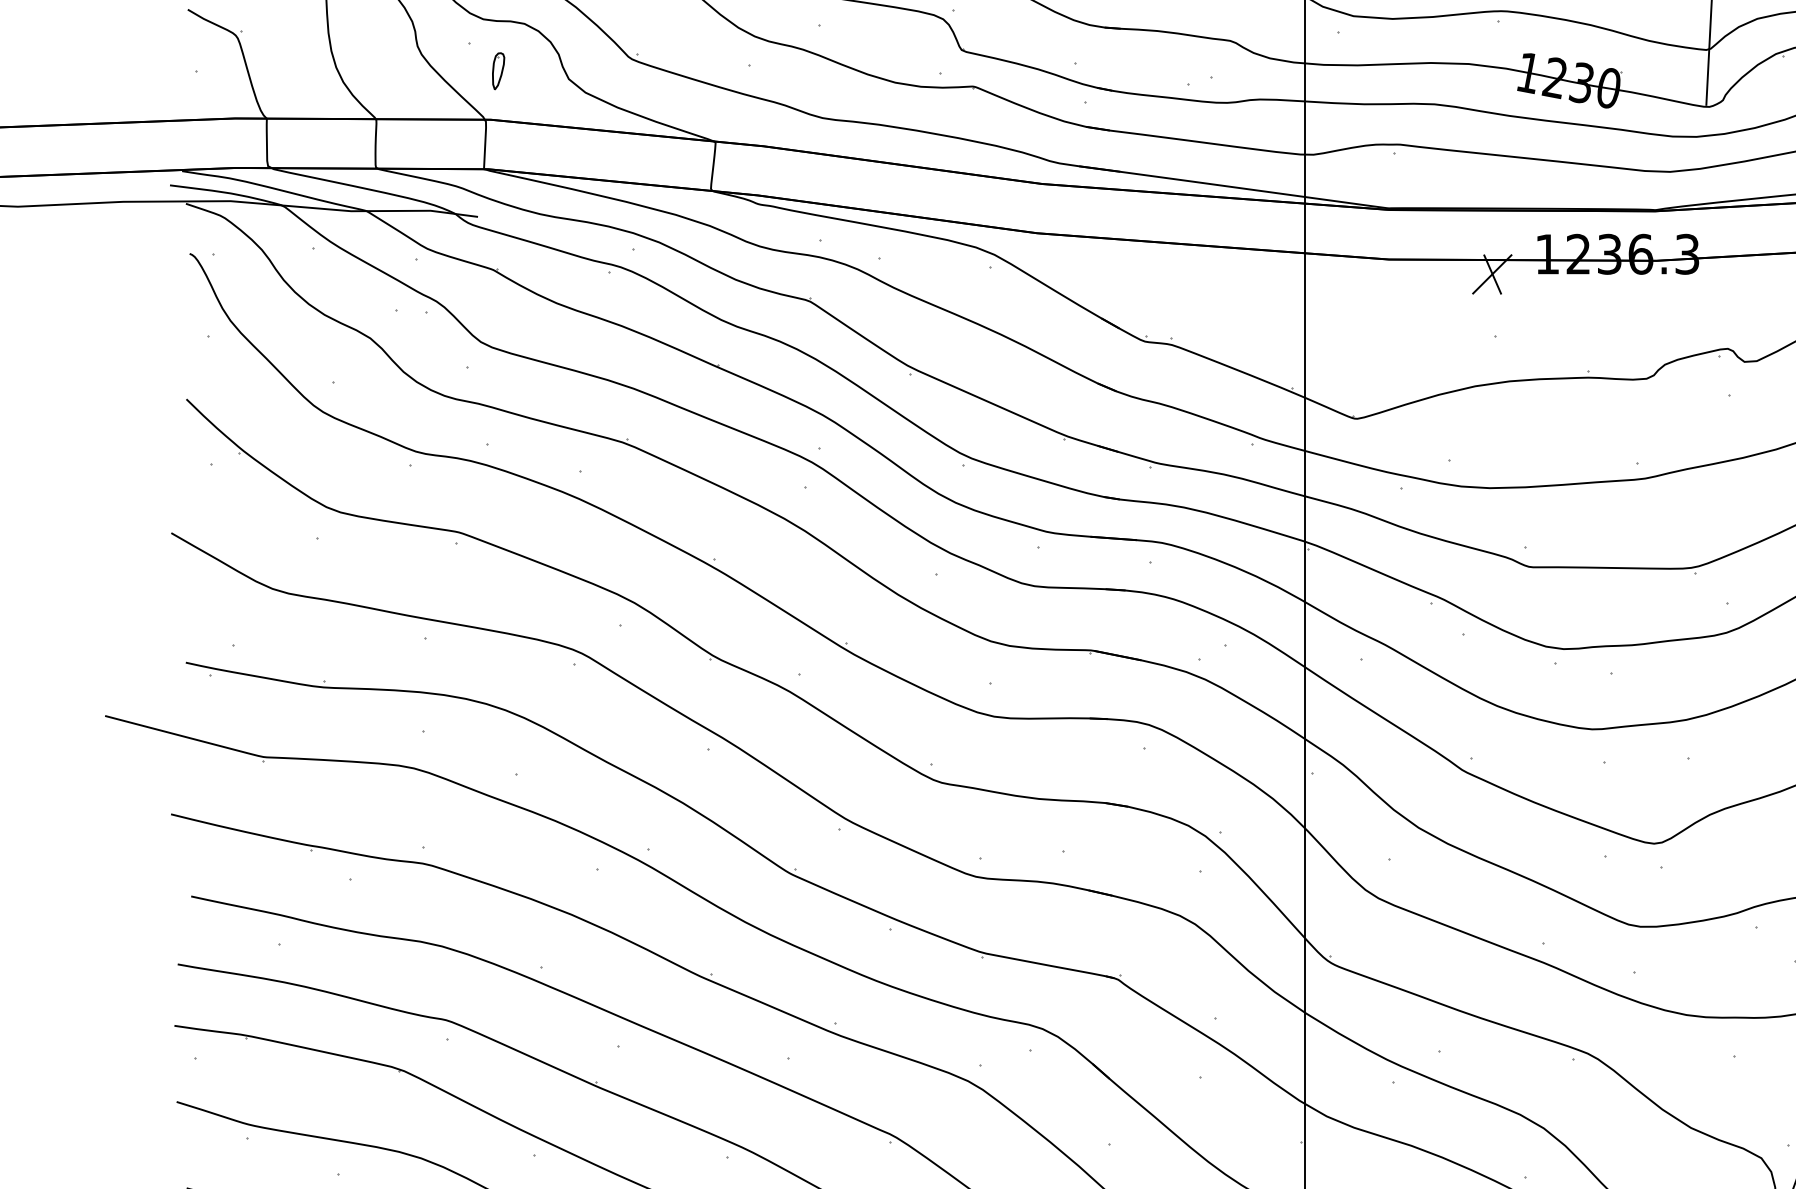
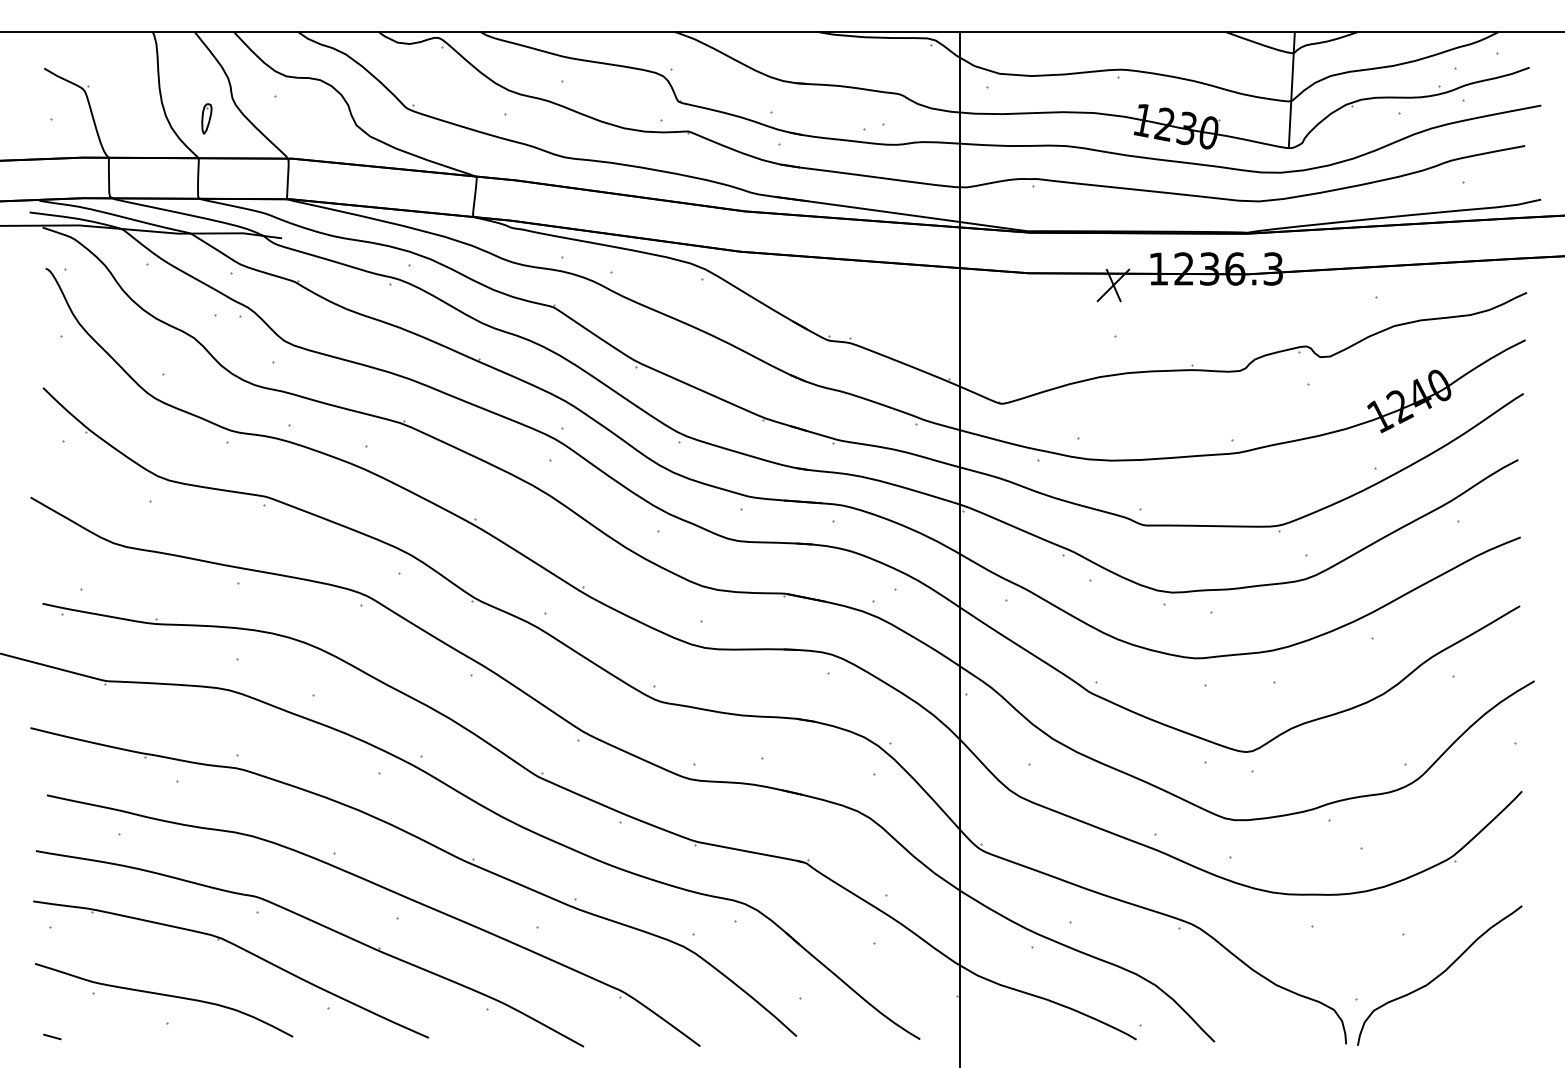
part: (498, 70) -> (206, 118), moved

